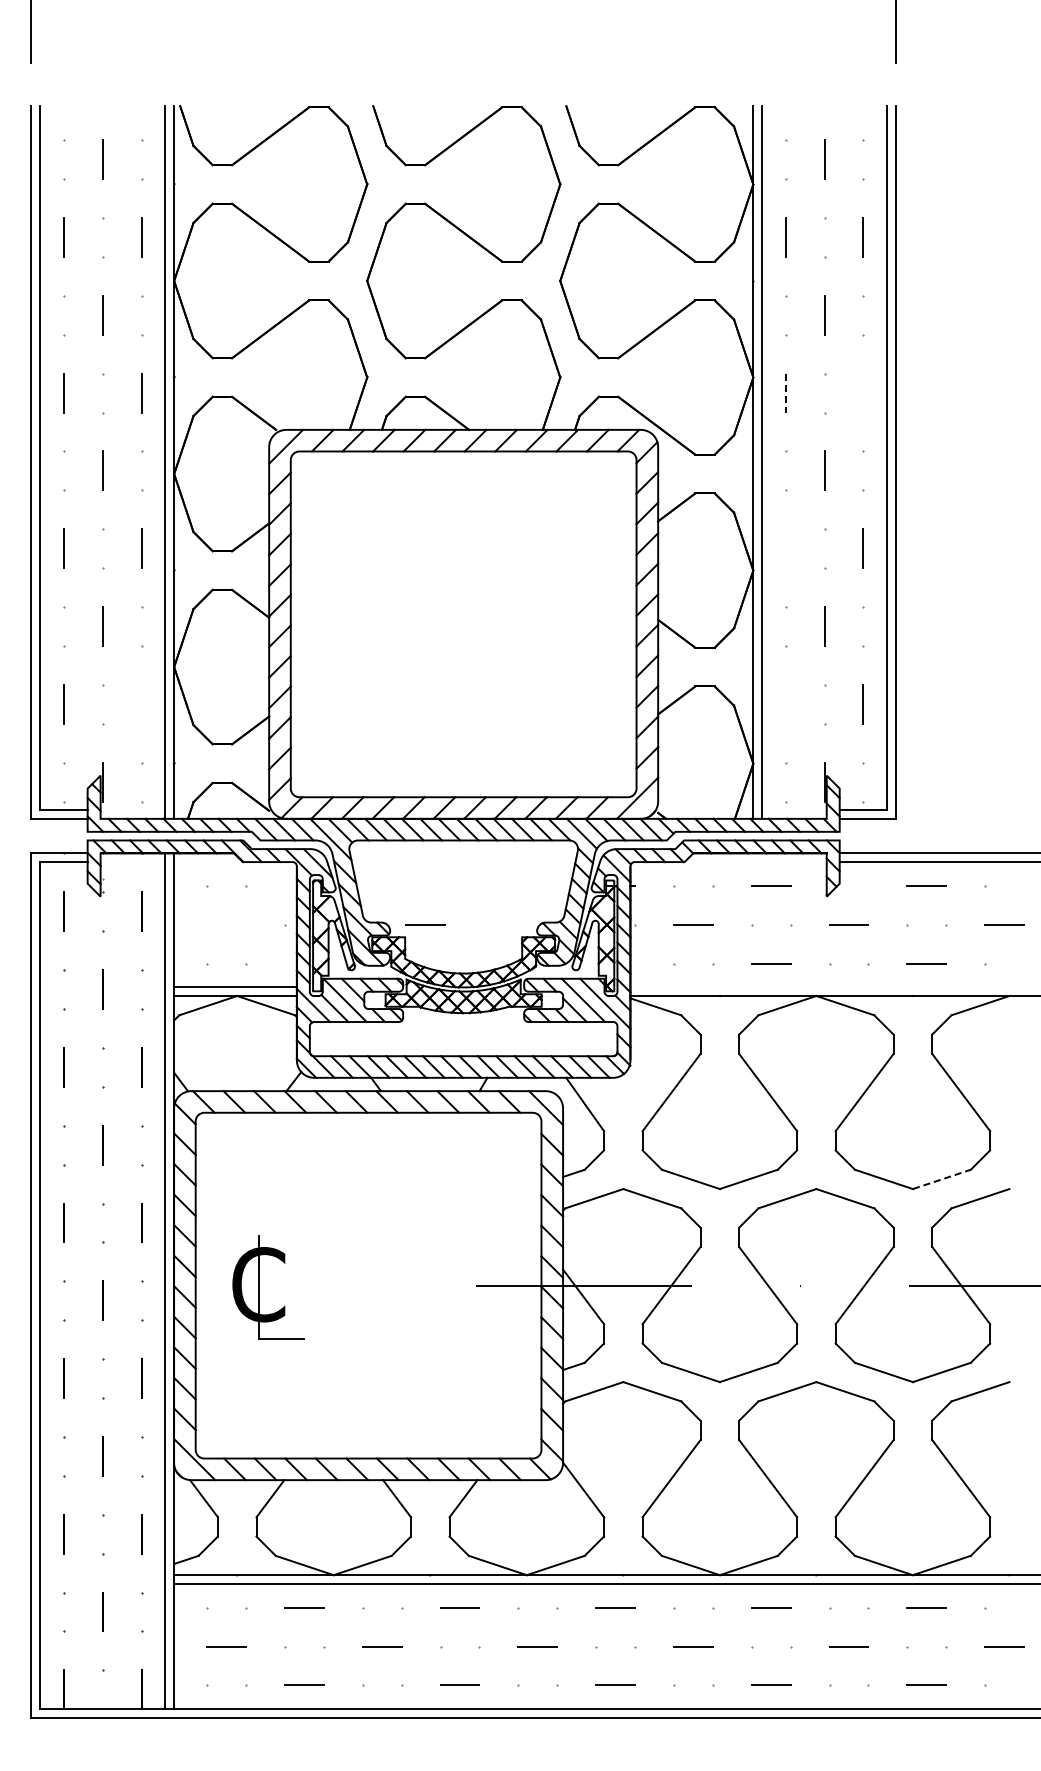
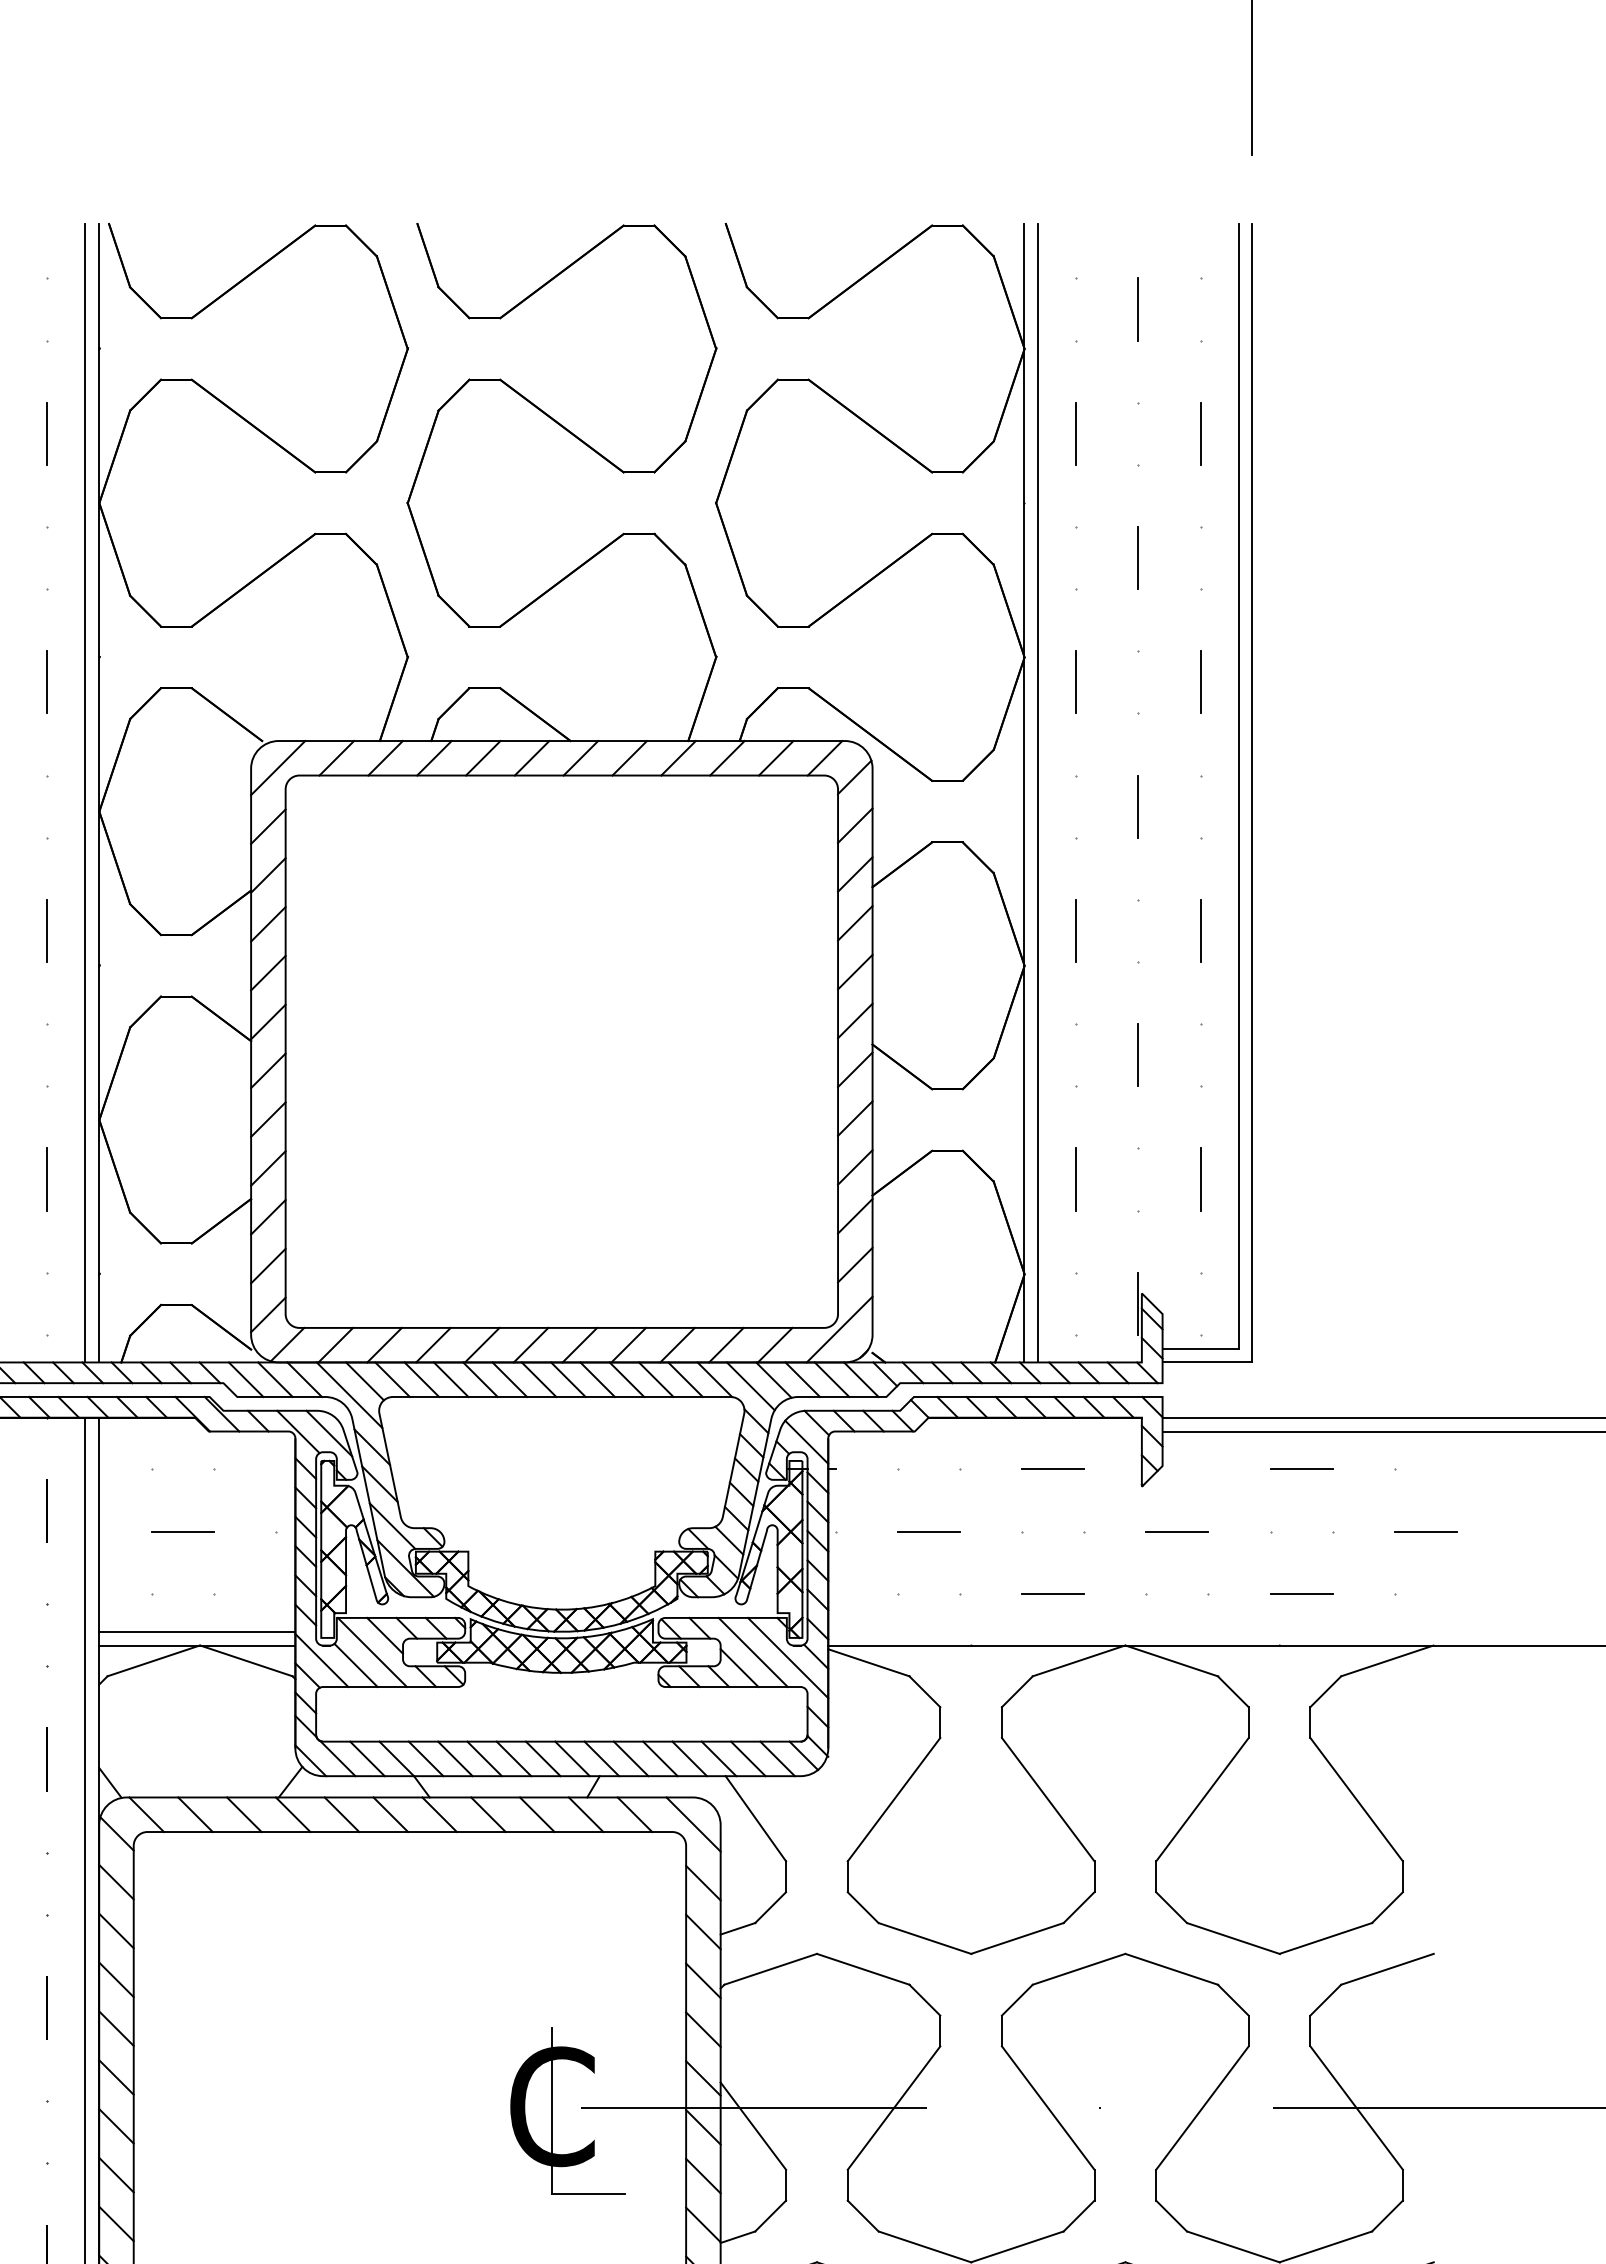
line: (863, 392) -> (1200, 681), added
line: (785, 393) -> (1075, 682), dashed -> solid
line: (785, 548) -> (1075, 930), added
line: (141, 703) -> (47, 1178), added
line: (785, 703) -> (1075, 1178), added
line: (425, 924) -> (182, 1531), moved
line: (941, 1179) -> (1325, 1938), dashed -> solid
part: (259, 1287) -> (553, 2111), moved

